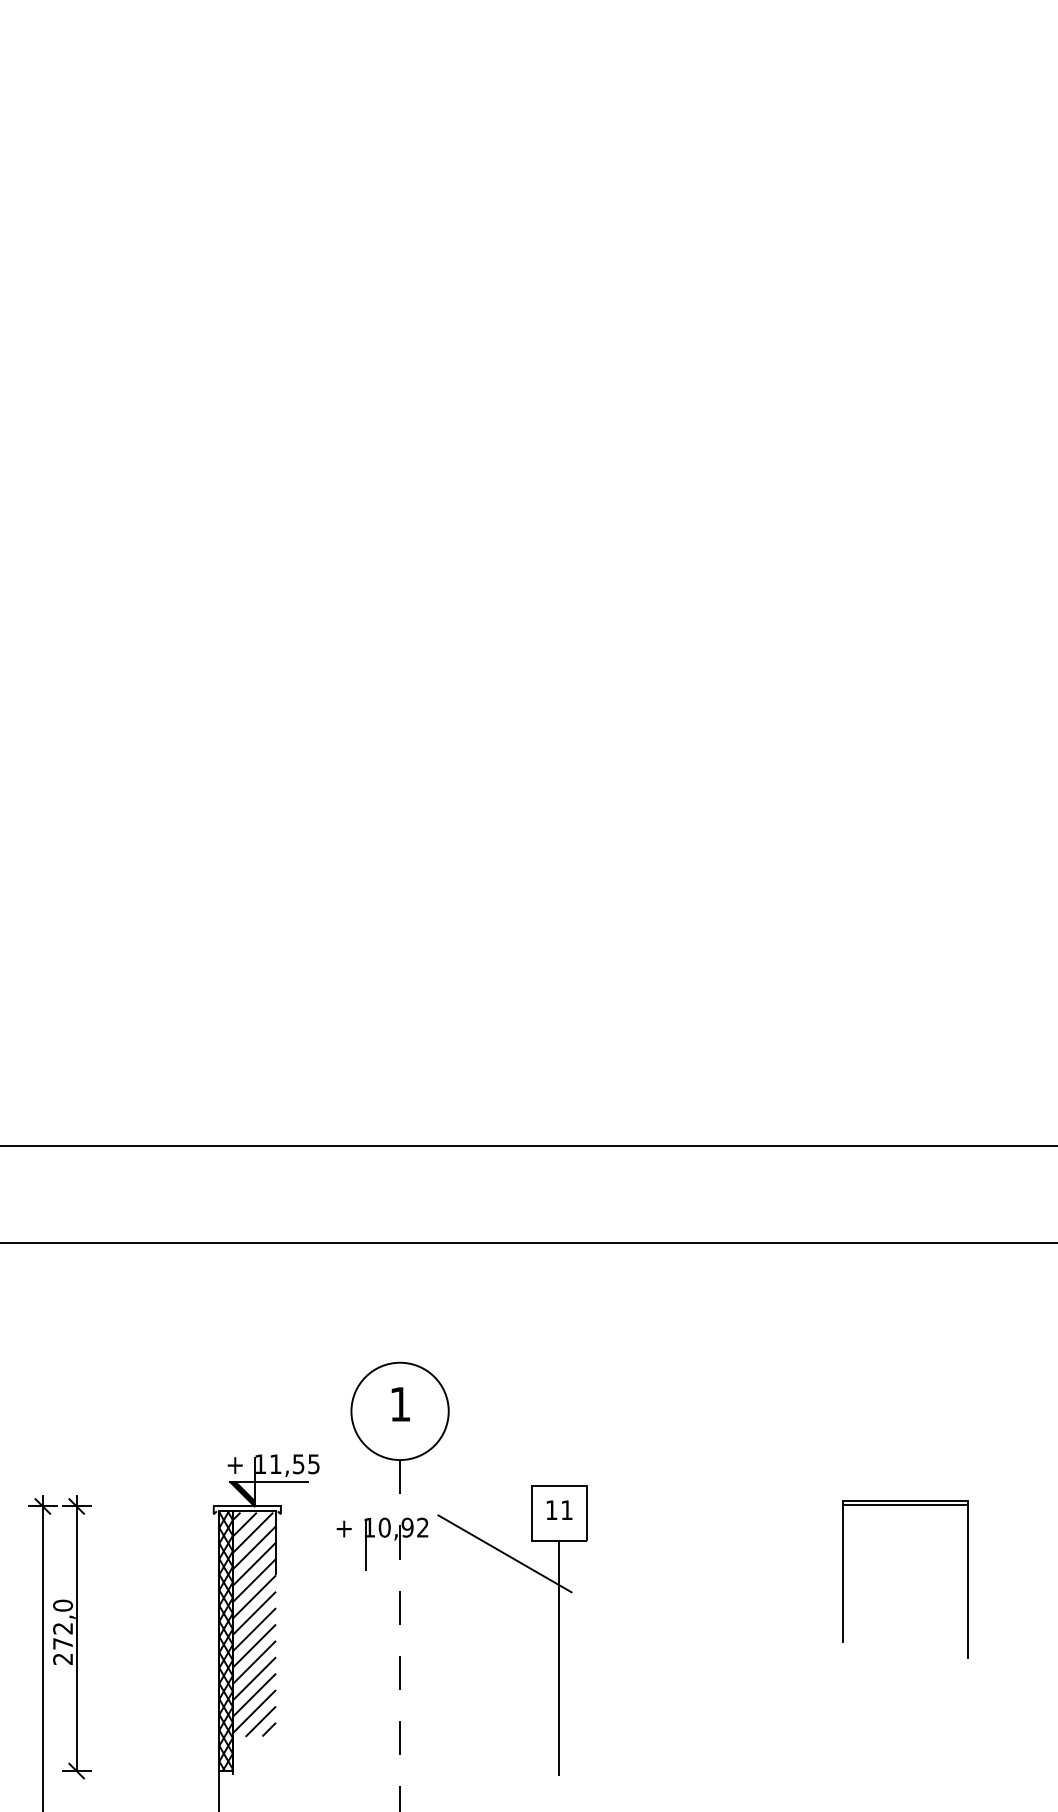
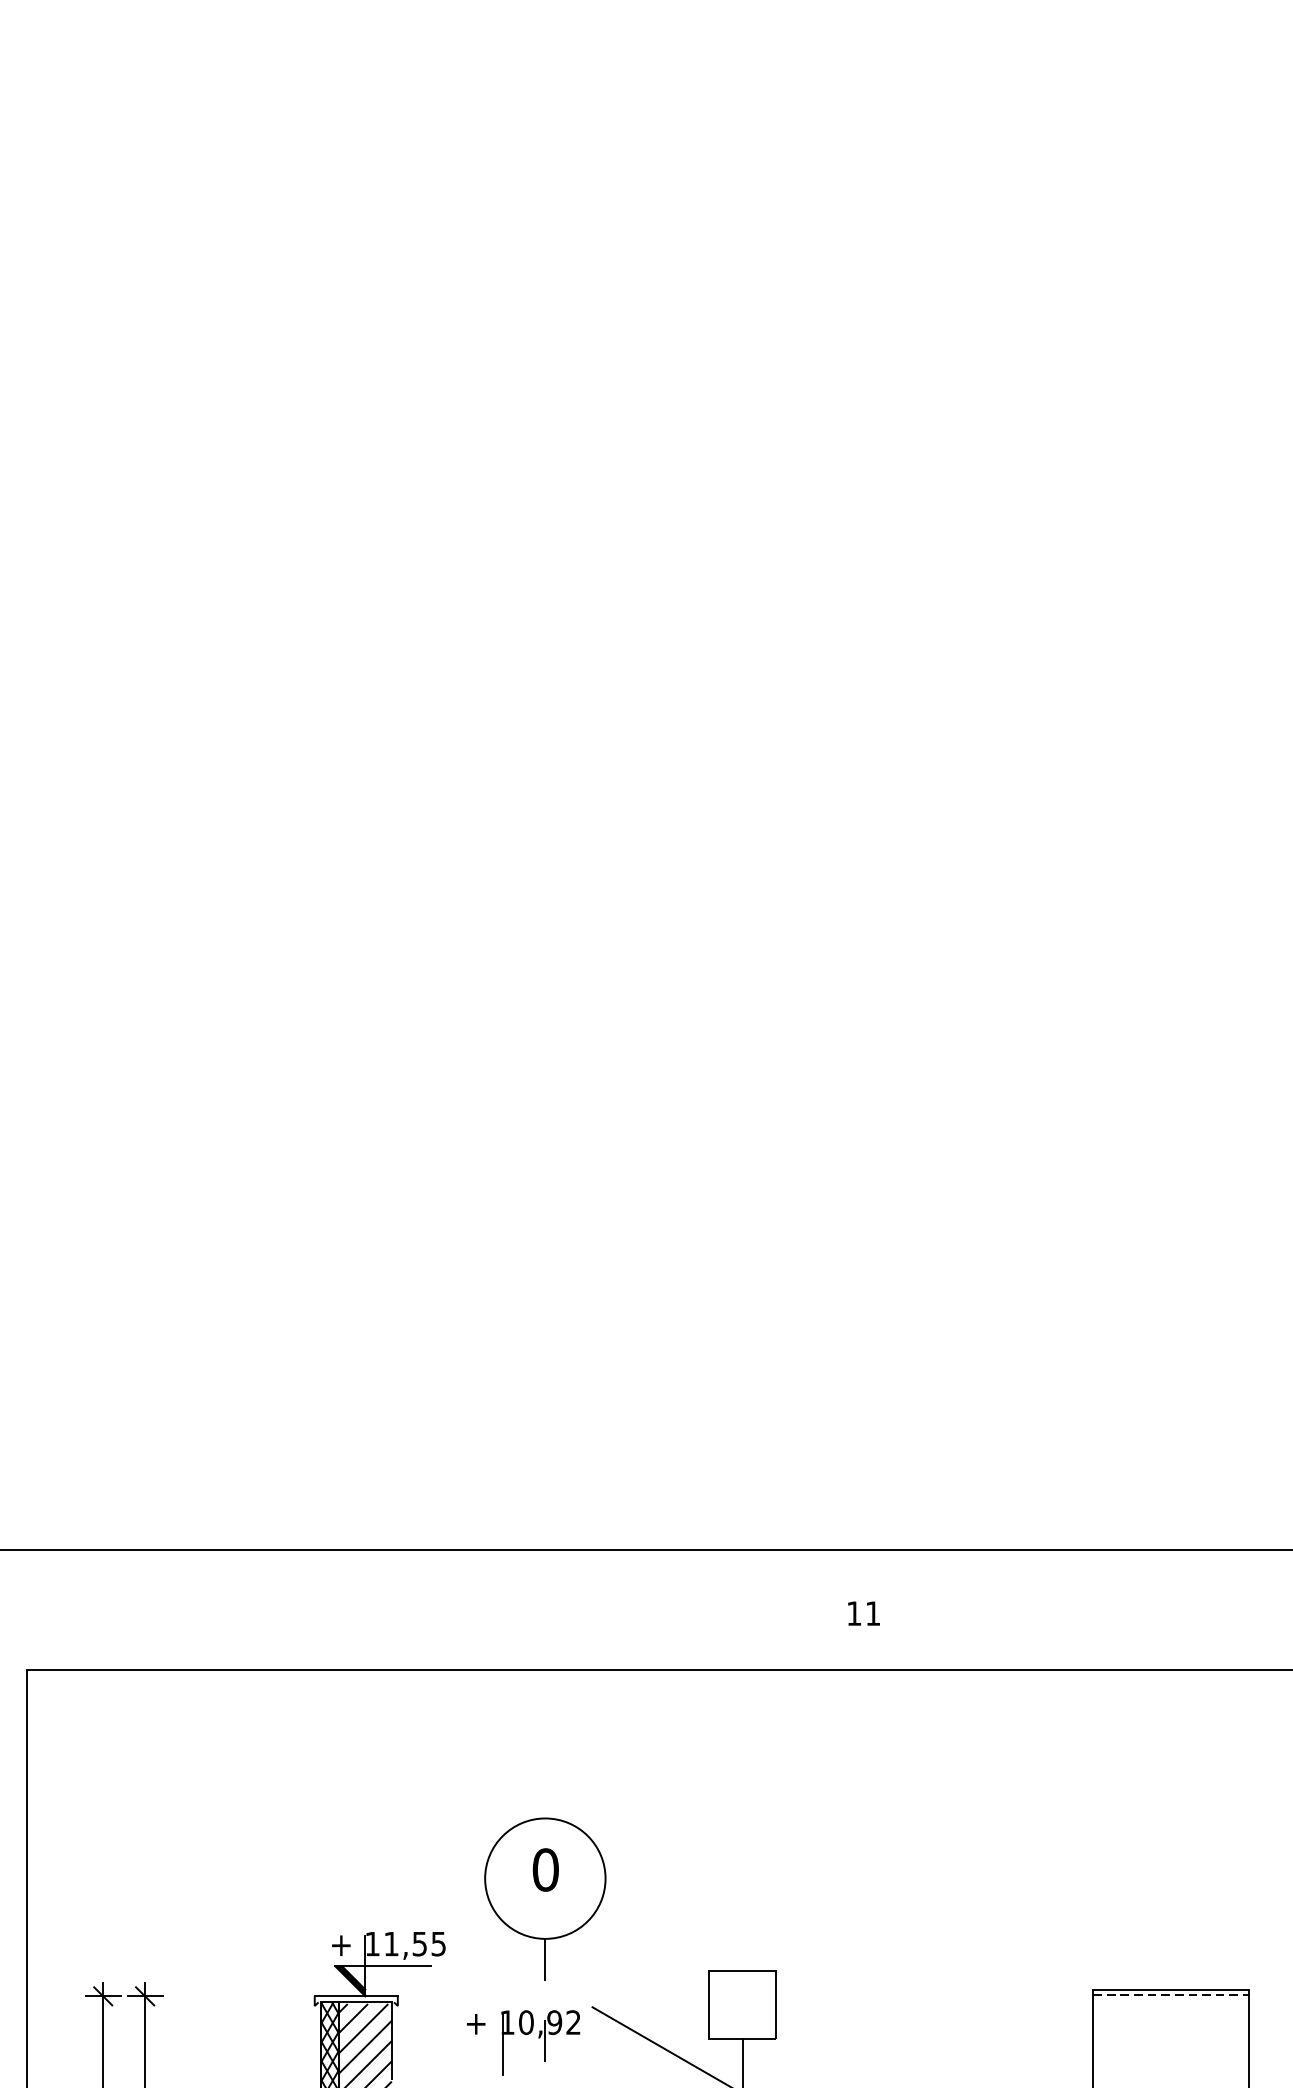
text: (400, 1403) -> (545, 1868), 1 -> 0
line: (905, 1505) -> (1170, 1995), solid -> dashed
text: (559, 1509) -> (863, 1612), moved

